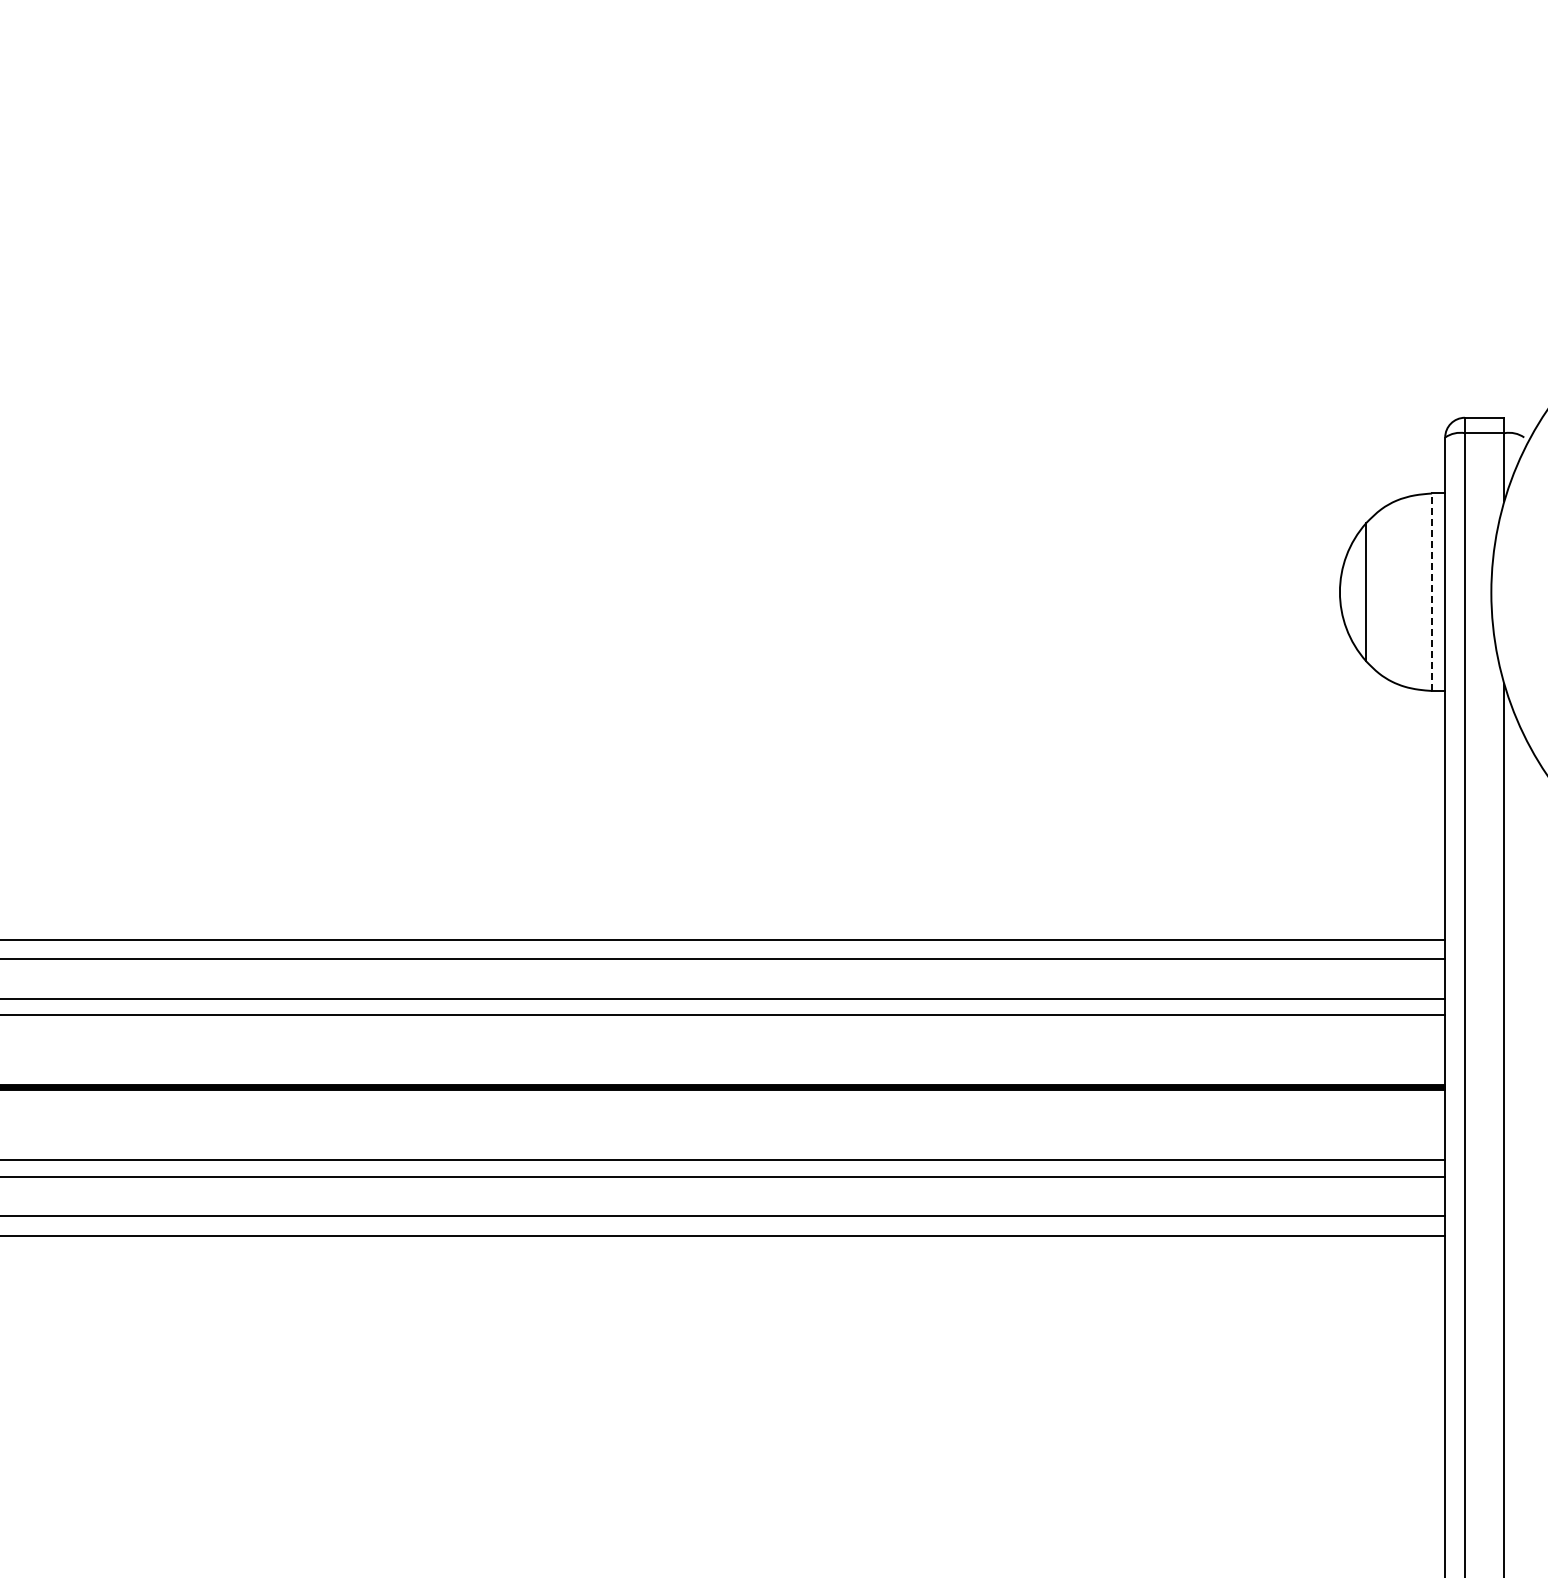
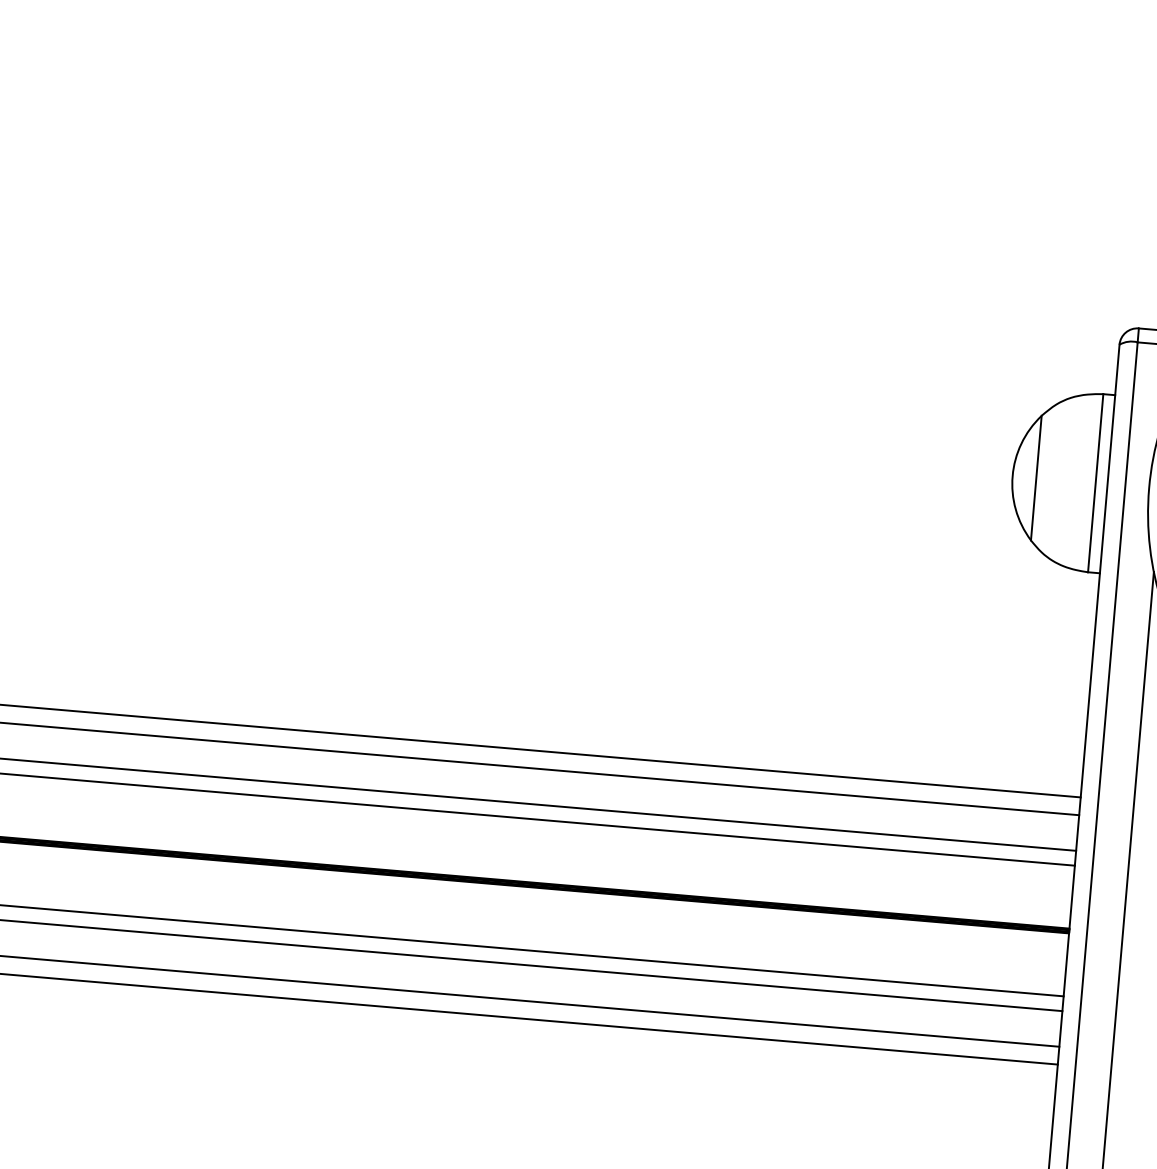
line: (1432, 592) -> (1096, 483), dashed -> solid

